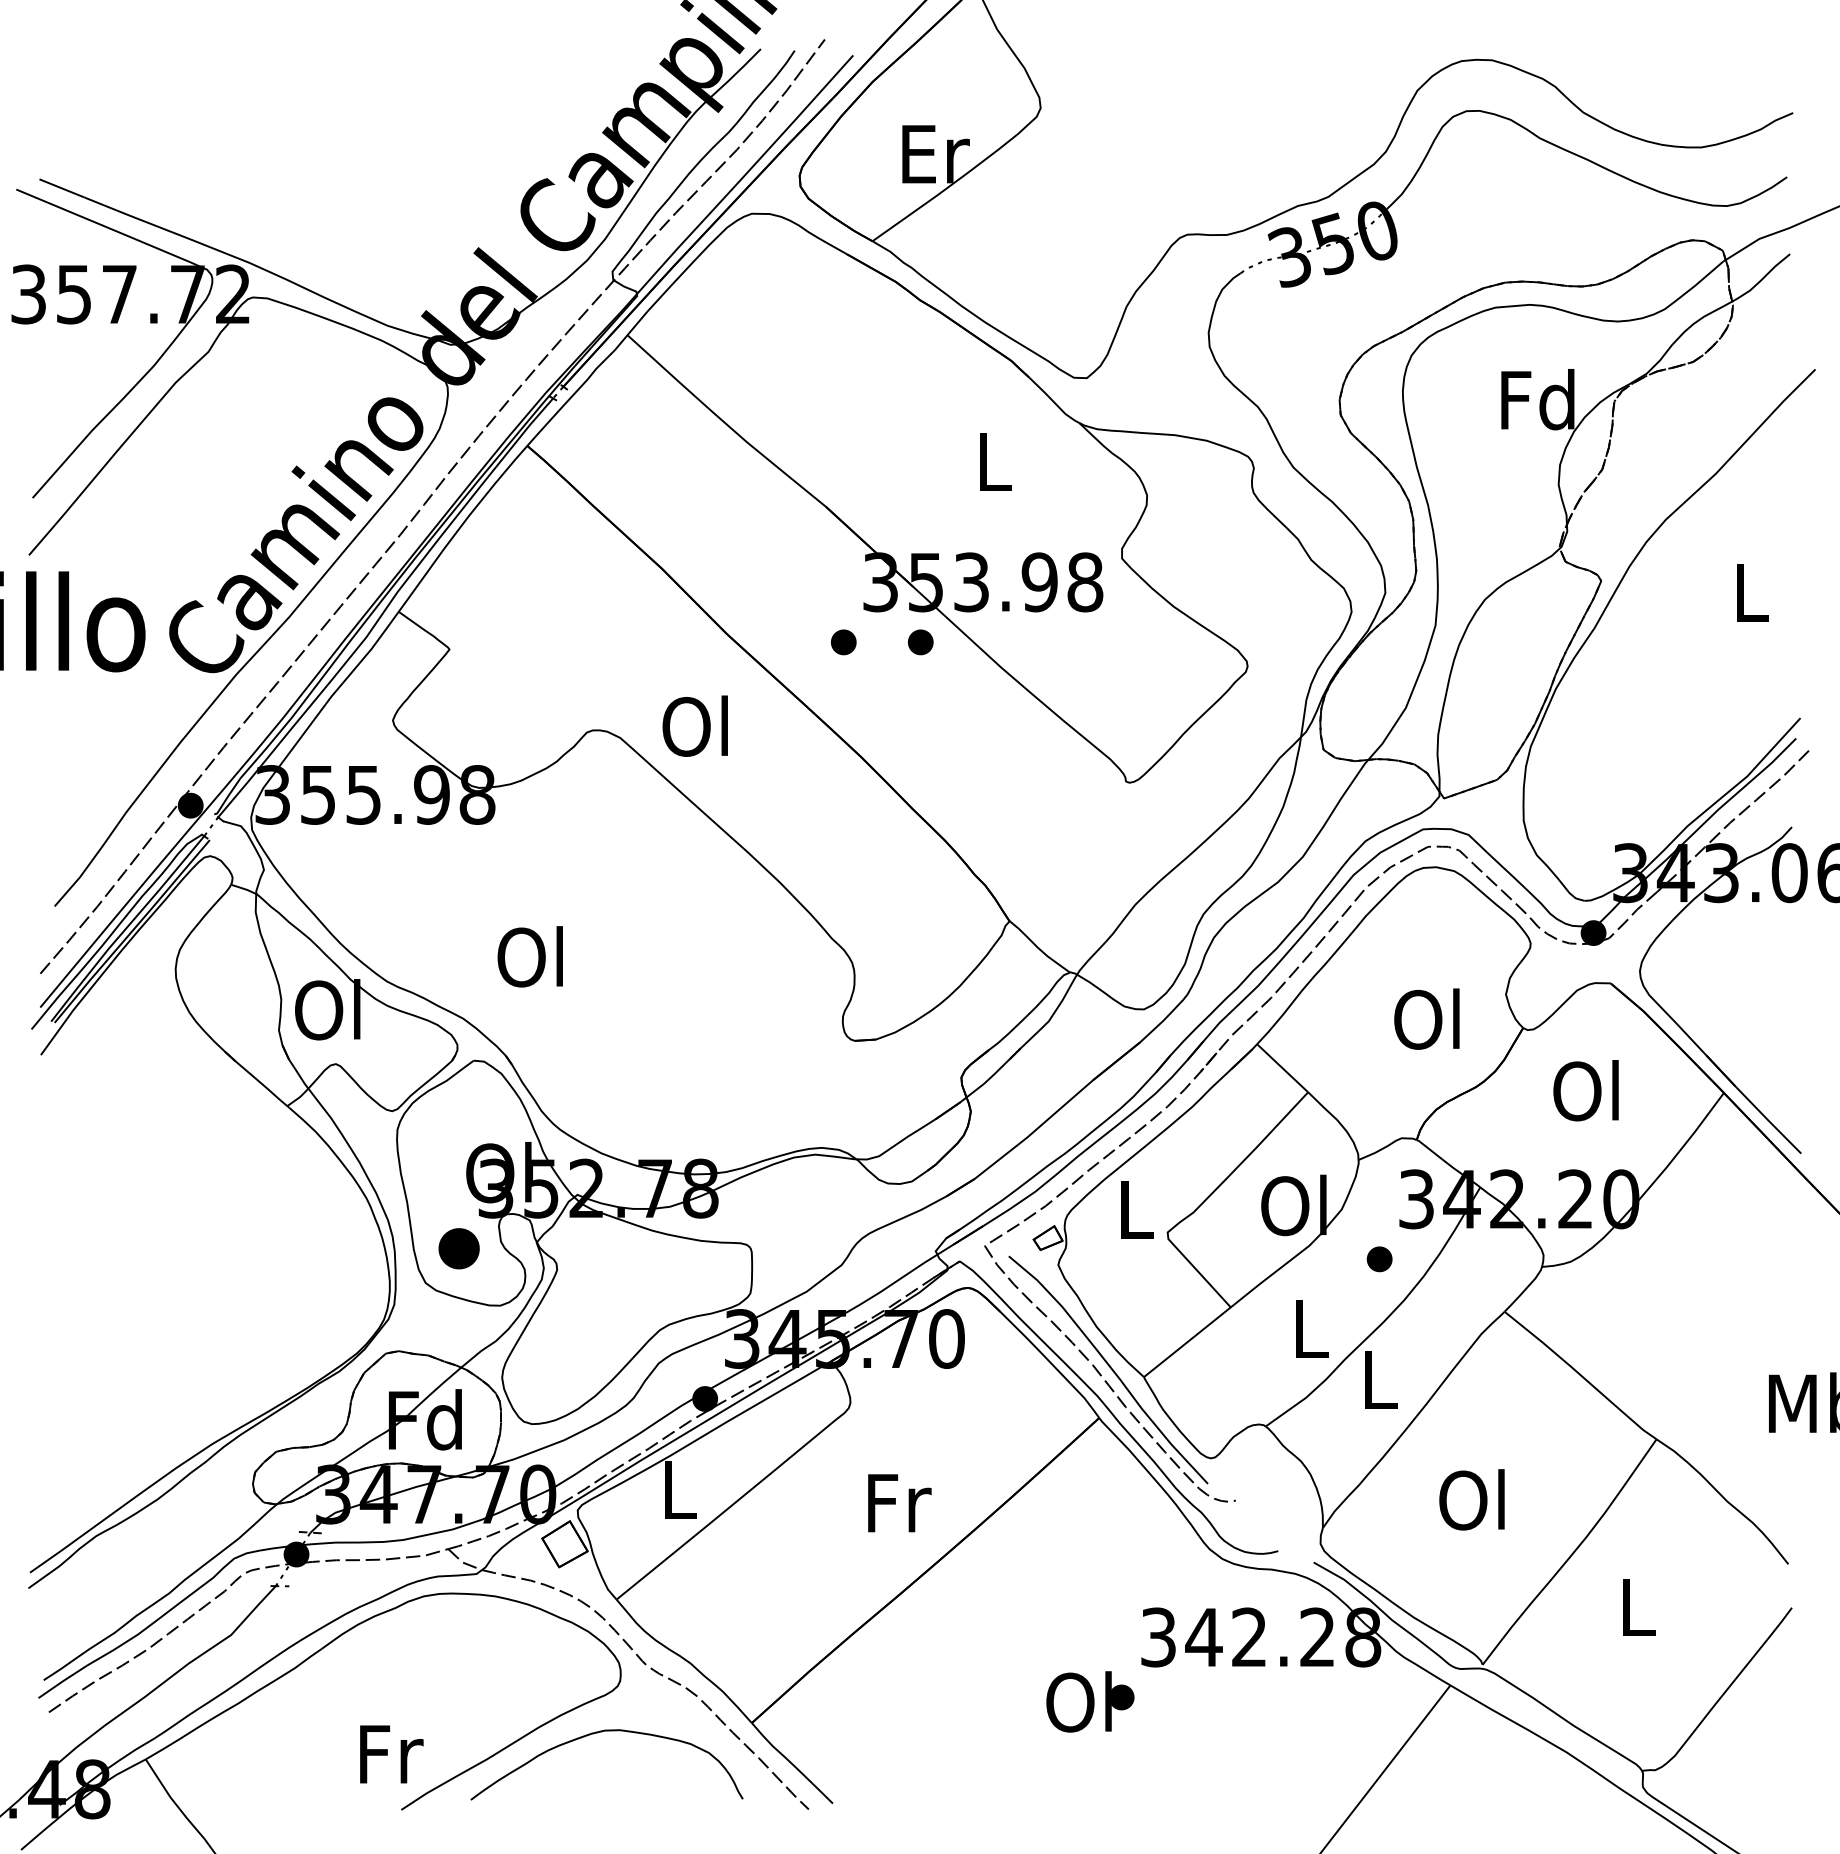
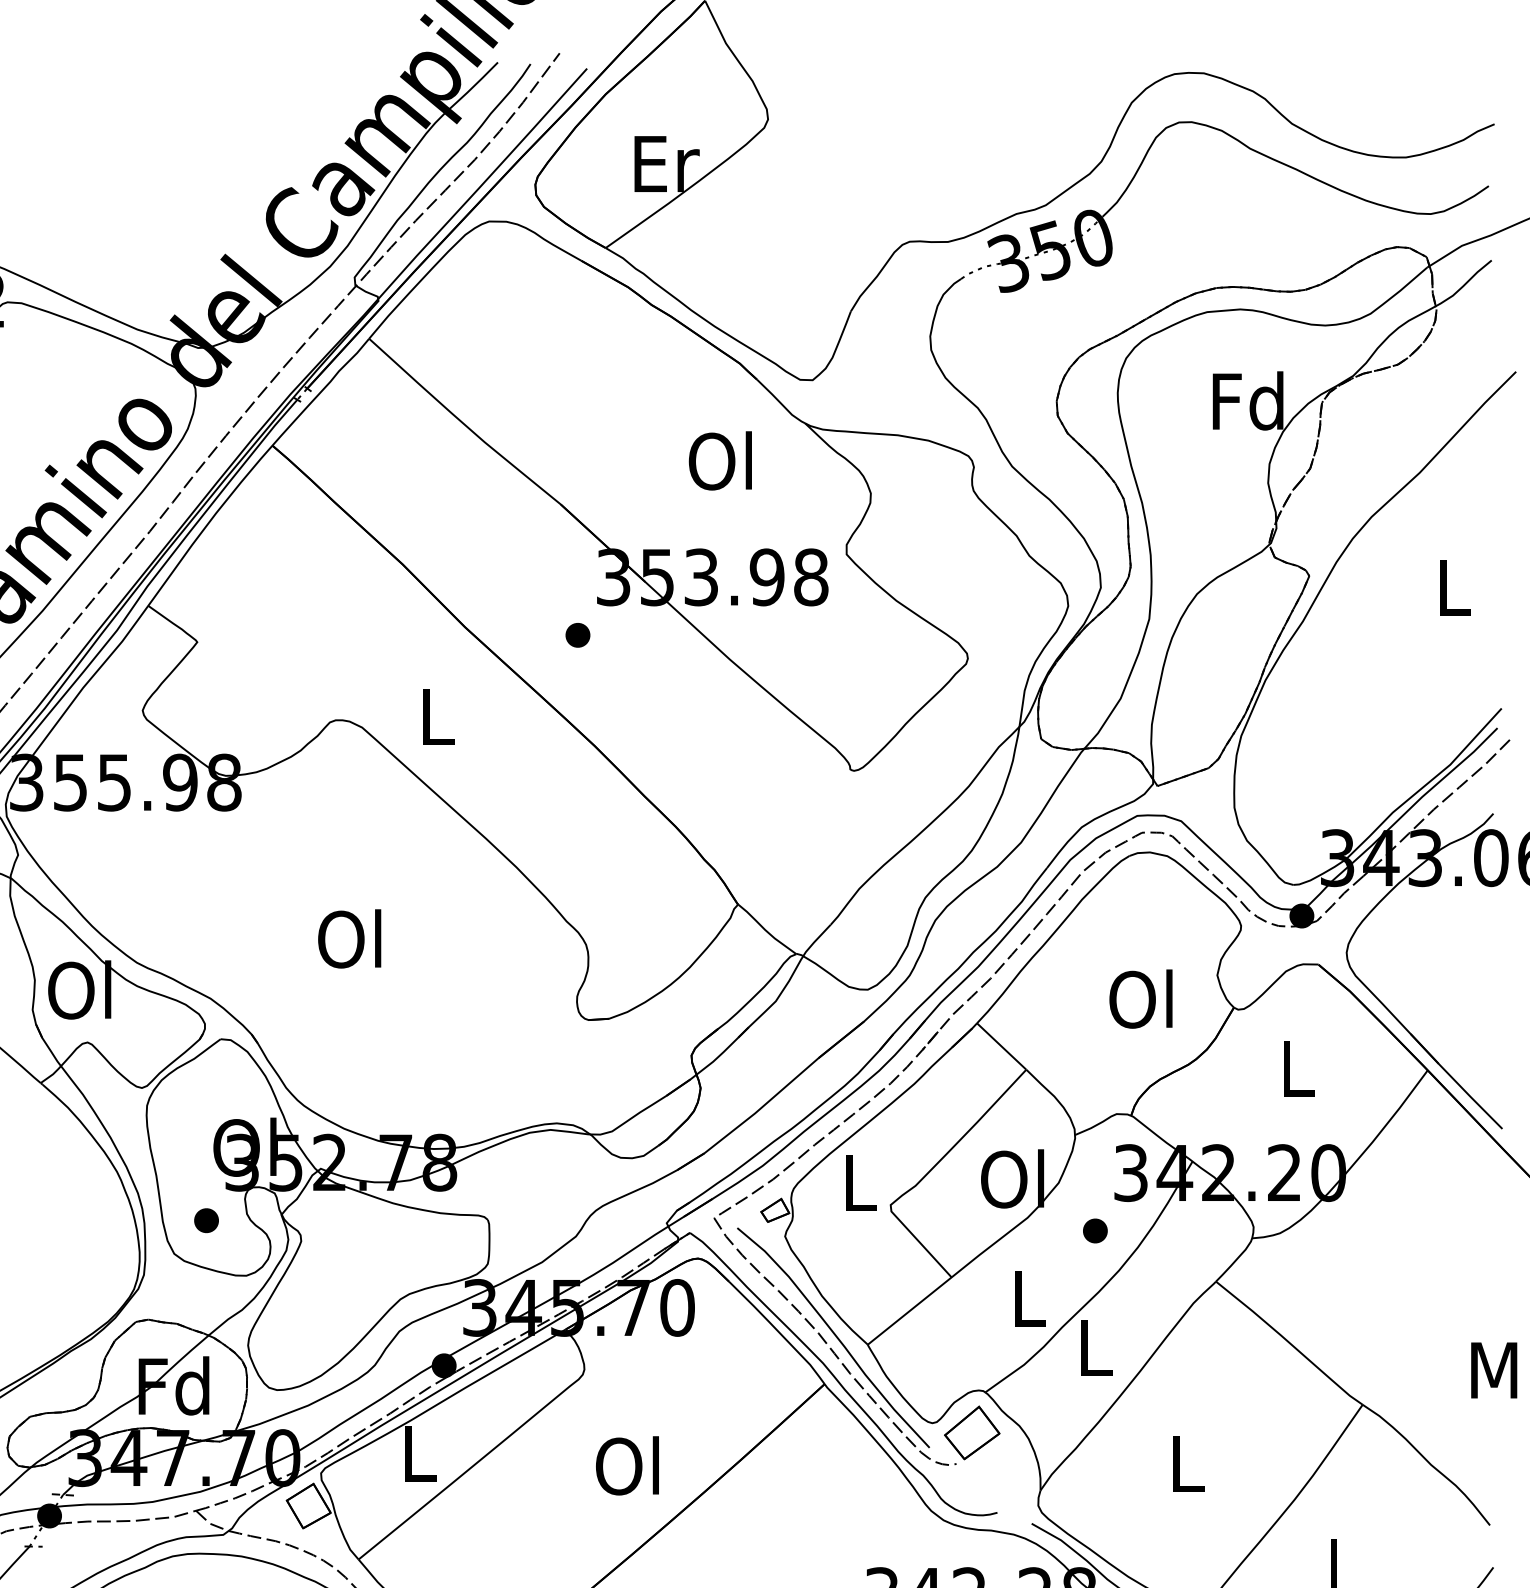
text: (990, 461) -> (719, 460), L -> Ol
part: (920, 642) -> (652, 635), removed
text: (694, 725) -> (433, 715), Ol -> L
text: (529, 956) -> (348, 938), moved
text: (1585, 1090) -> (1294, 1067), Ol -> L
part: (458, 1248) -> (205, 1220), size x0.62
part: (1251, 1468) -> (971, 1432), added
text: (1471, 1499) -> (1184, 1462), Ol -> L
text: (896, 1502) -> (628, 1465), Fr -> Ol

